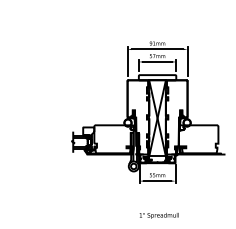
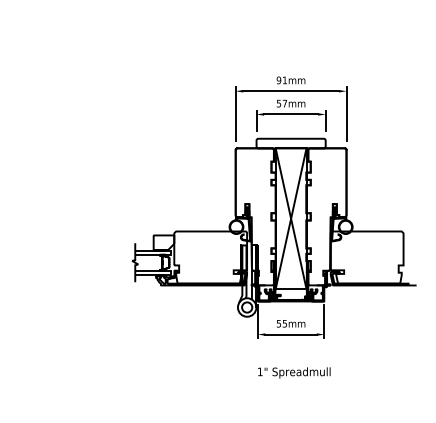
text: (158, 215) -> (292, 372), moved

